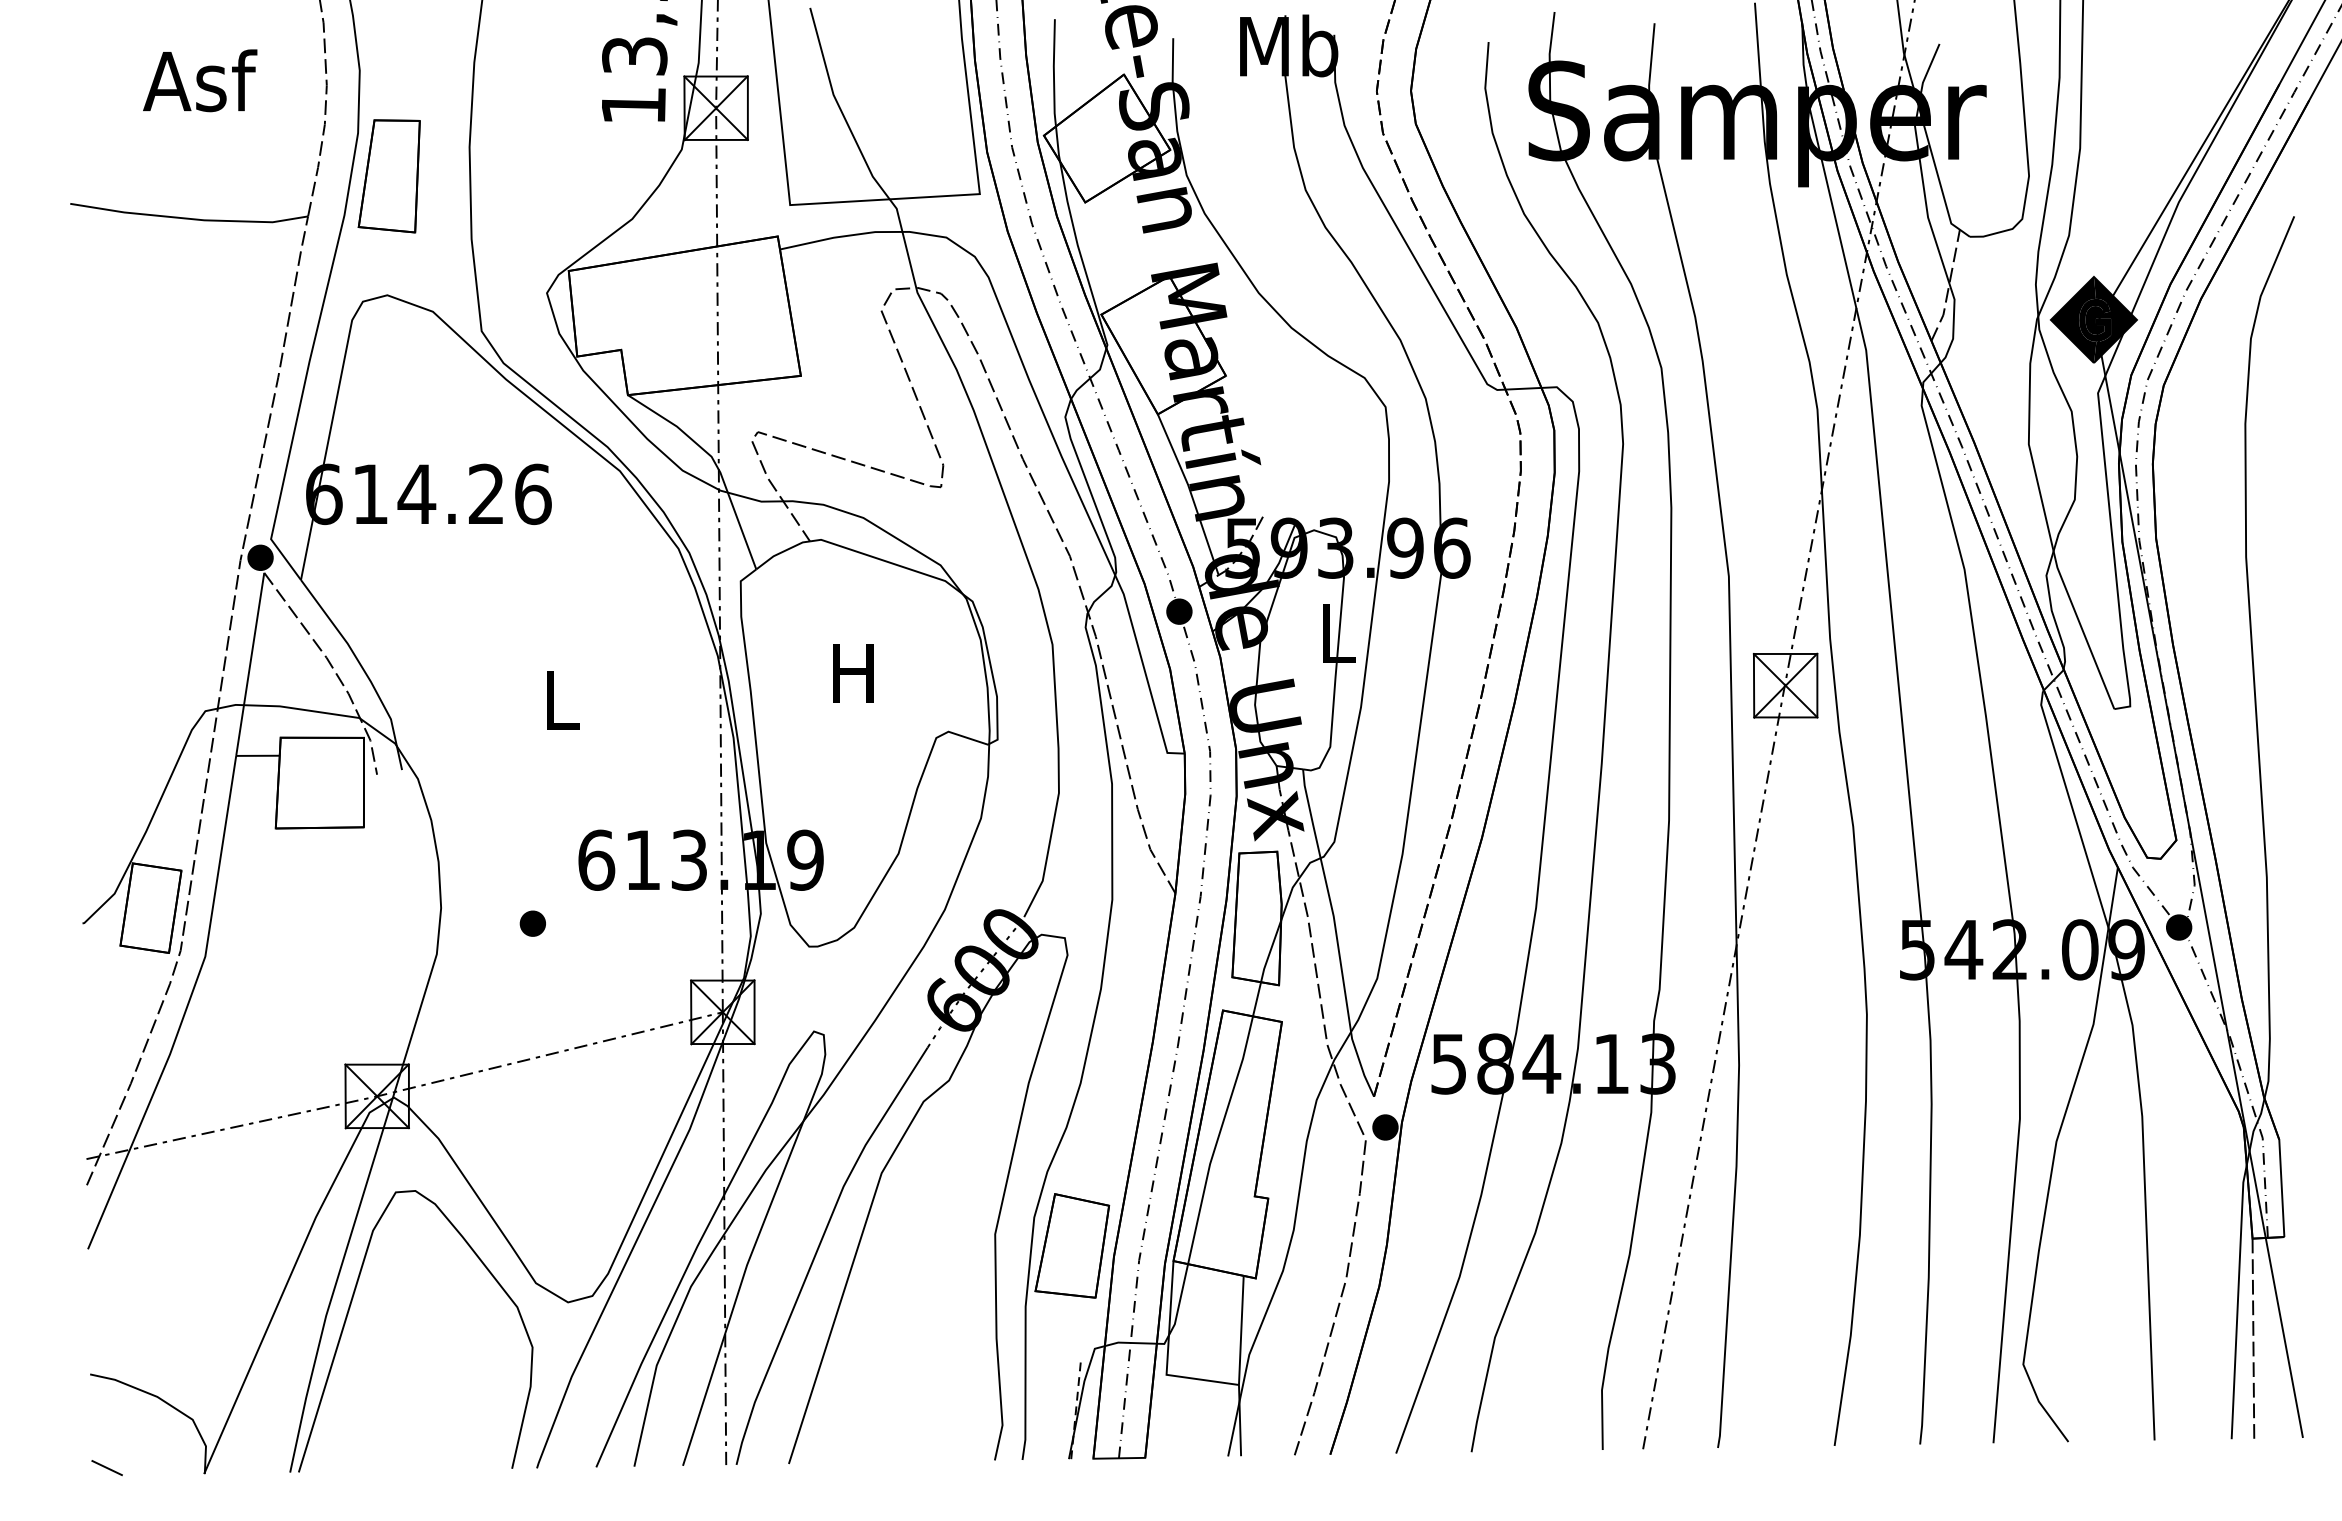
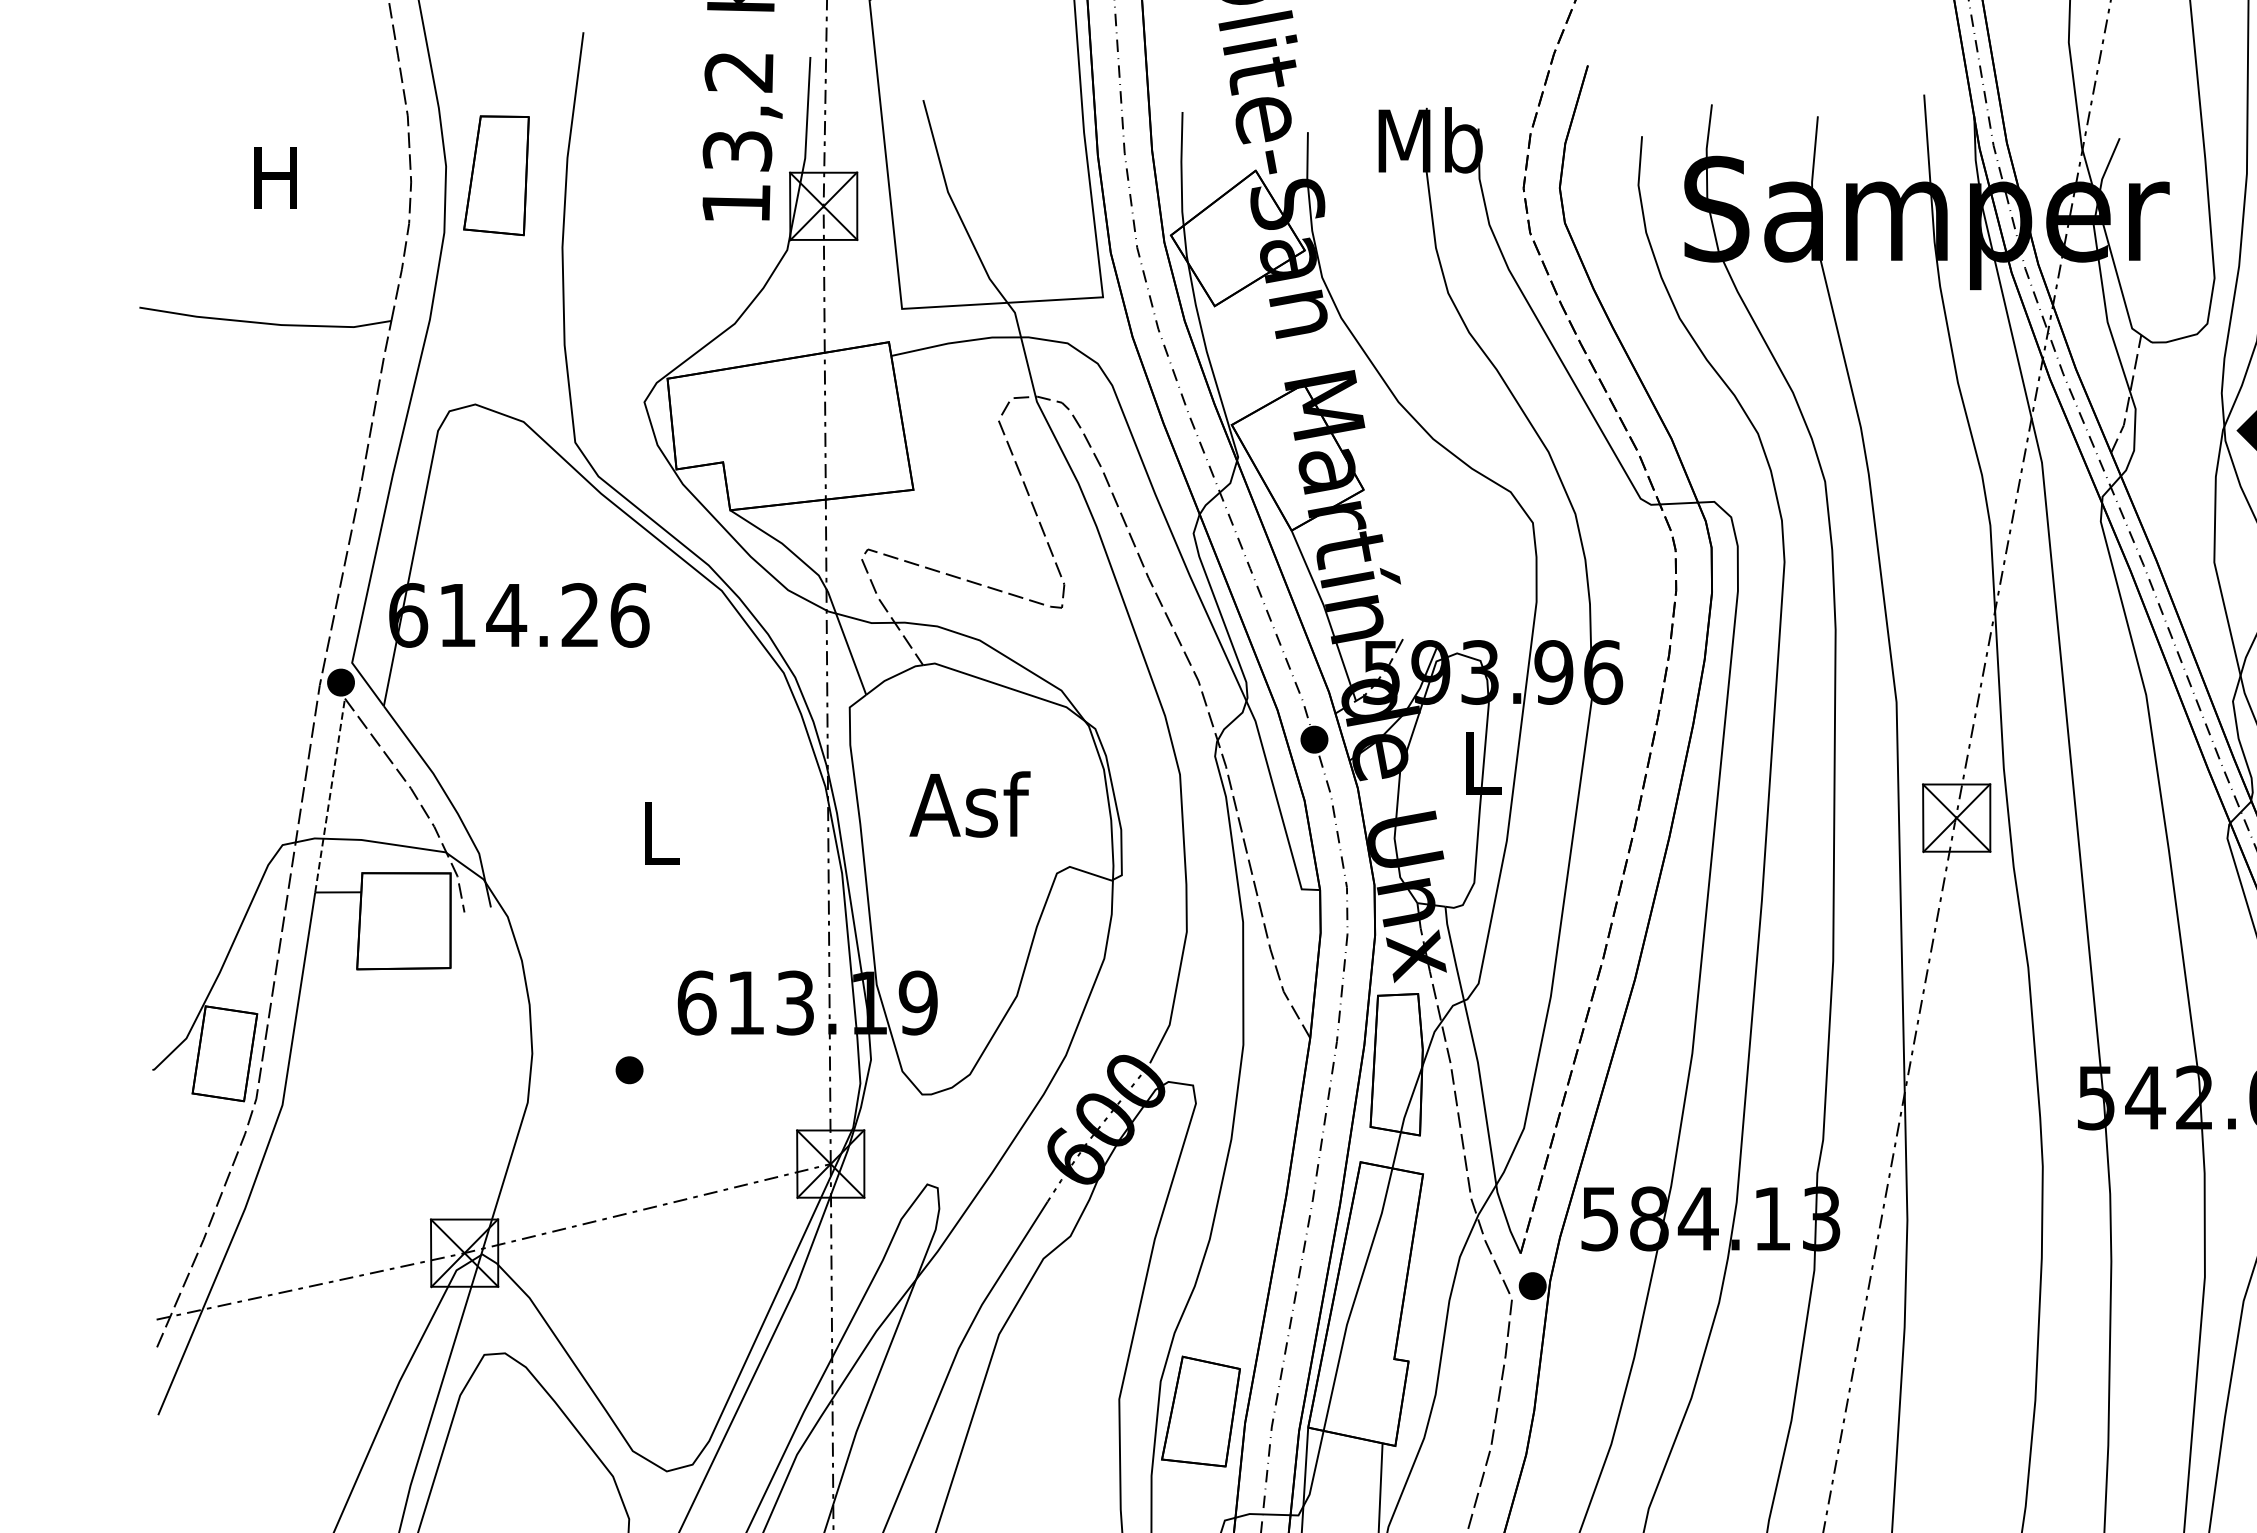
text: (200, 80) -> (277, 176), Asf -> H
part: (388, 176) -> (495, 175), moved
line: (250, 664) -> (330, 795), solid -> dashed
text: (854, 672) -> (970, 804), H -> Asf

